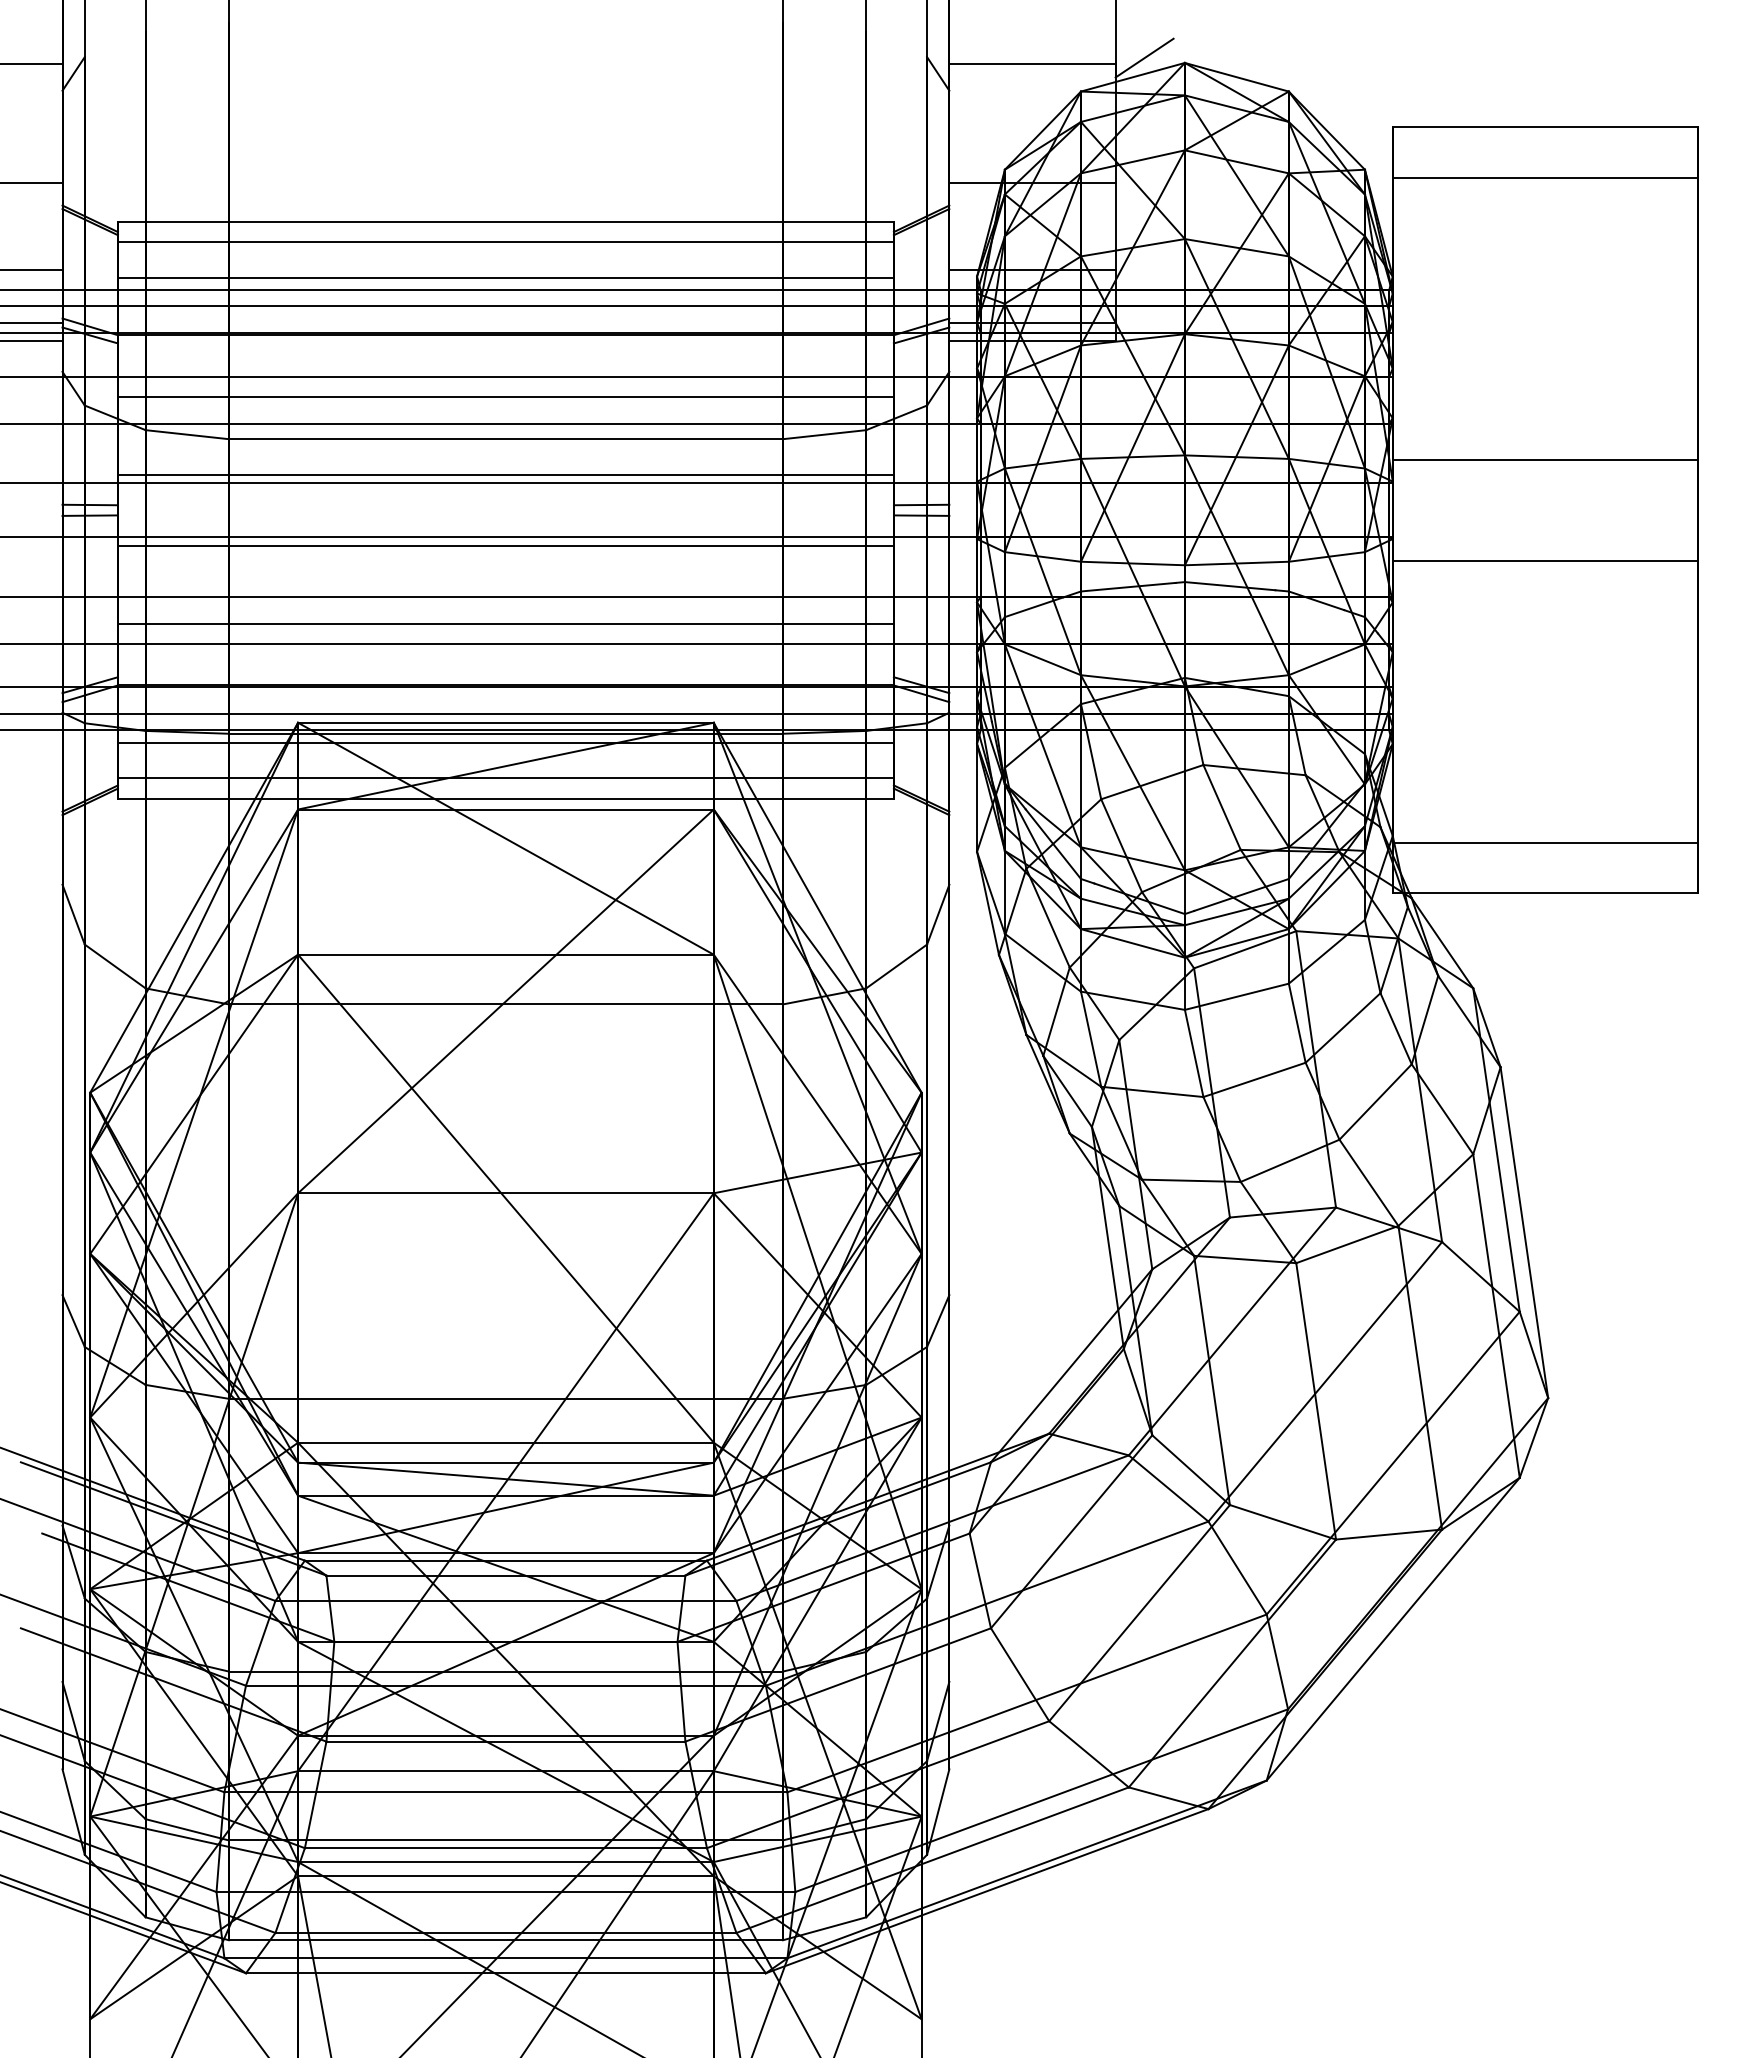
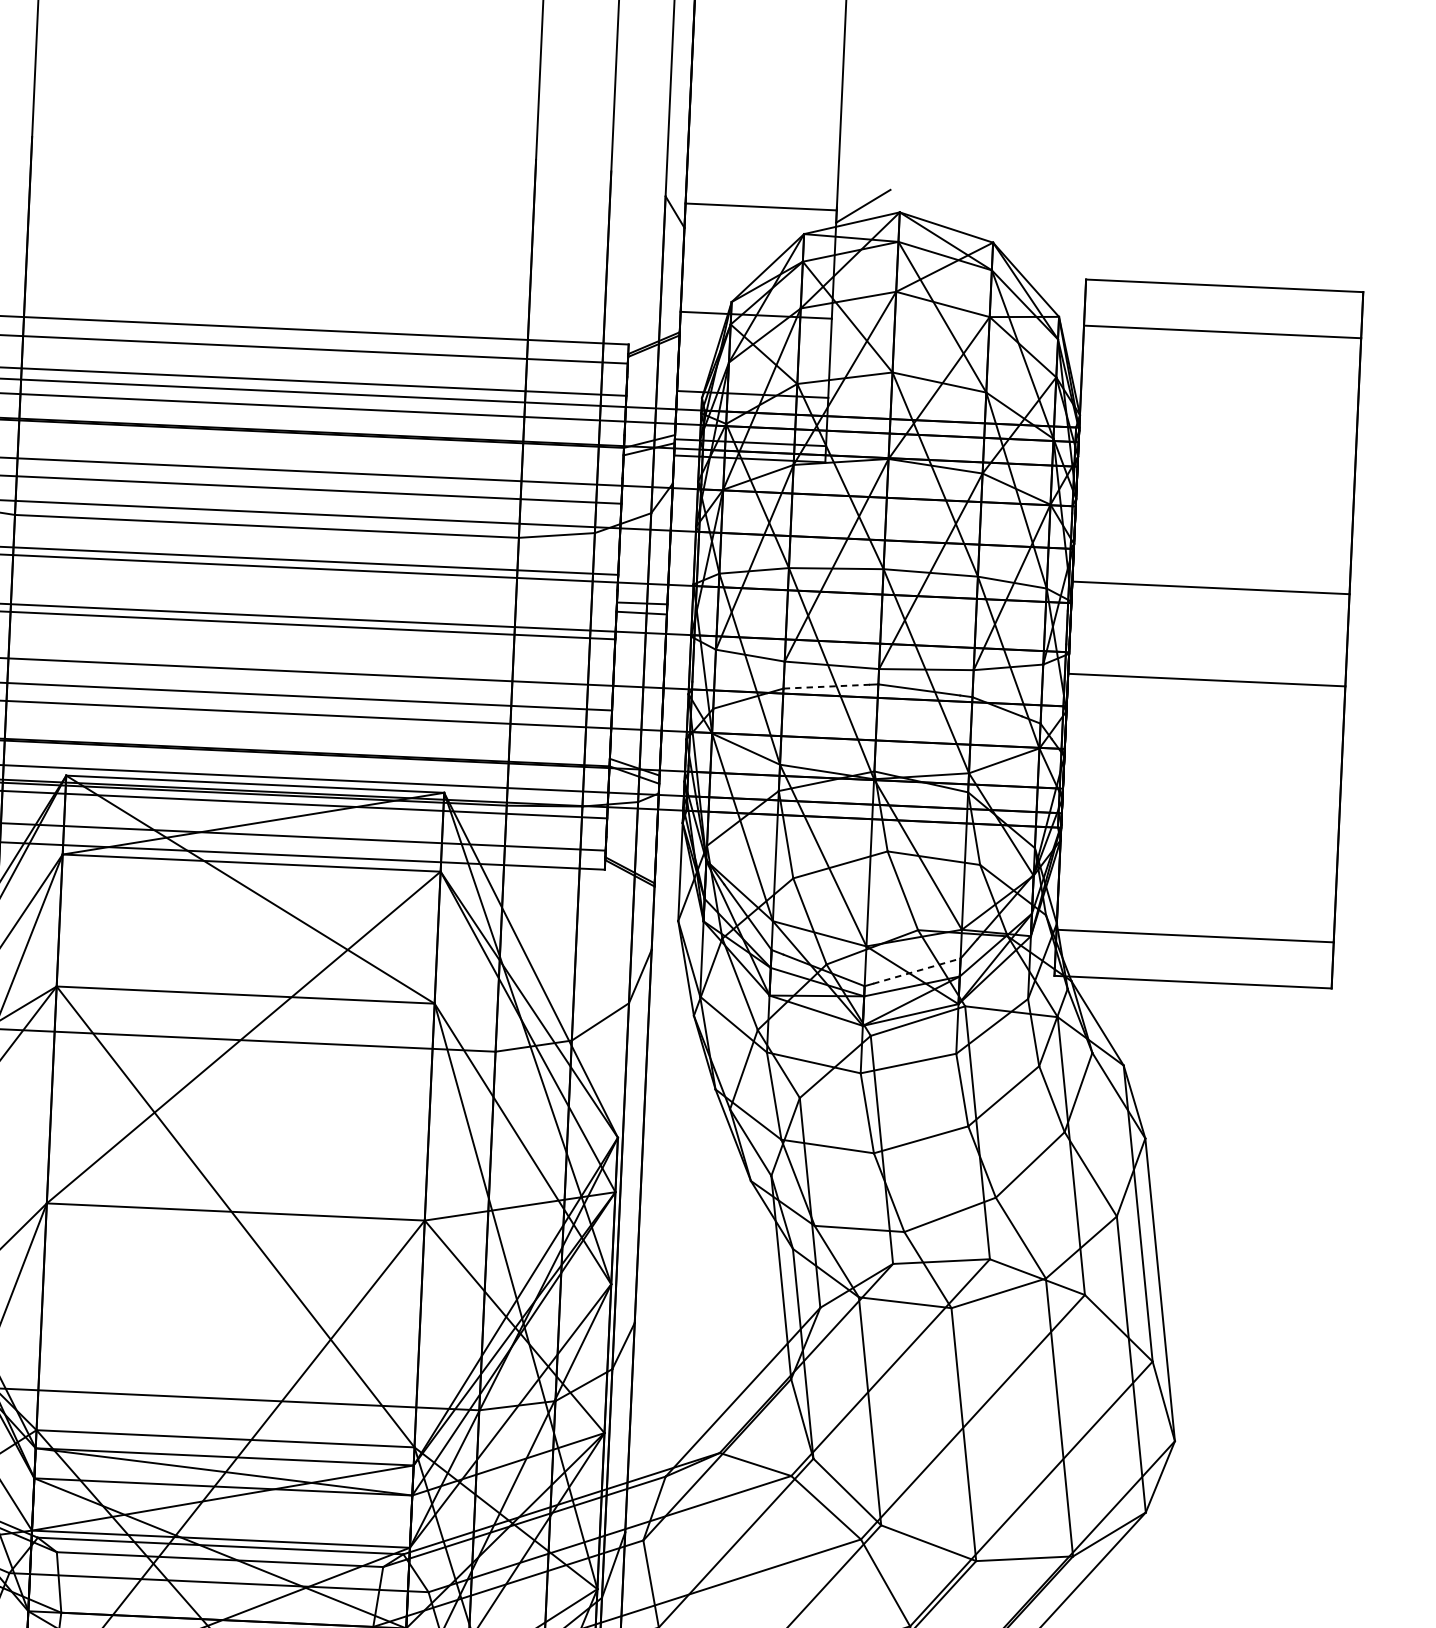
line: (1128, 587) -> (826, 686), solid -> dashed
line: (1241, 894) -> (916, 970), solid -> dashed

